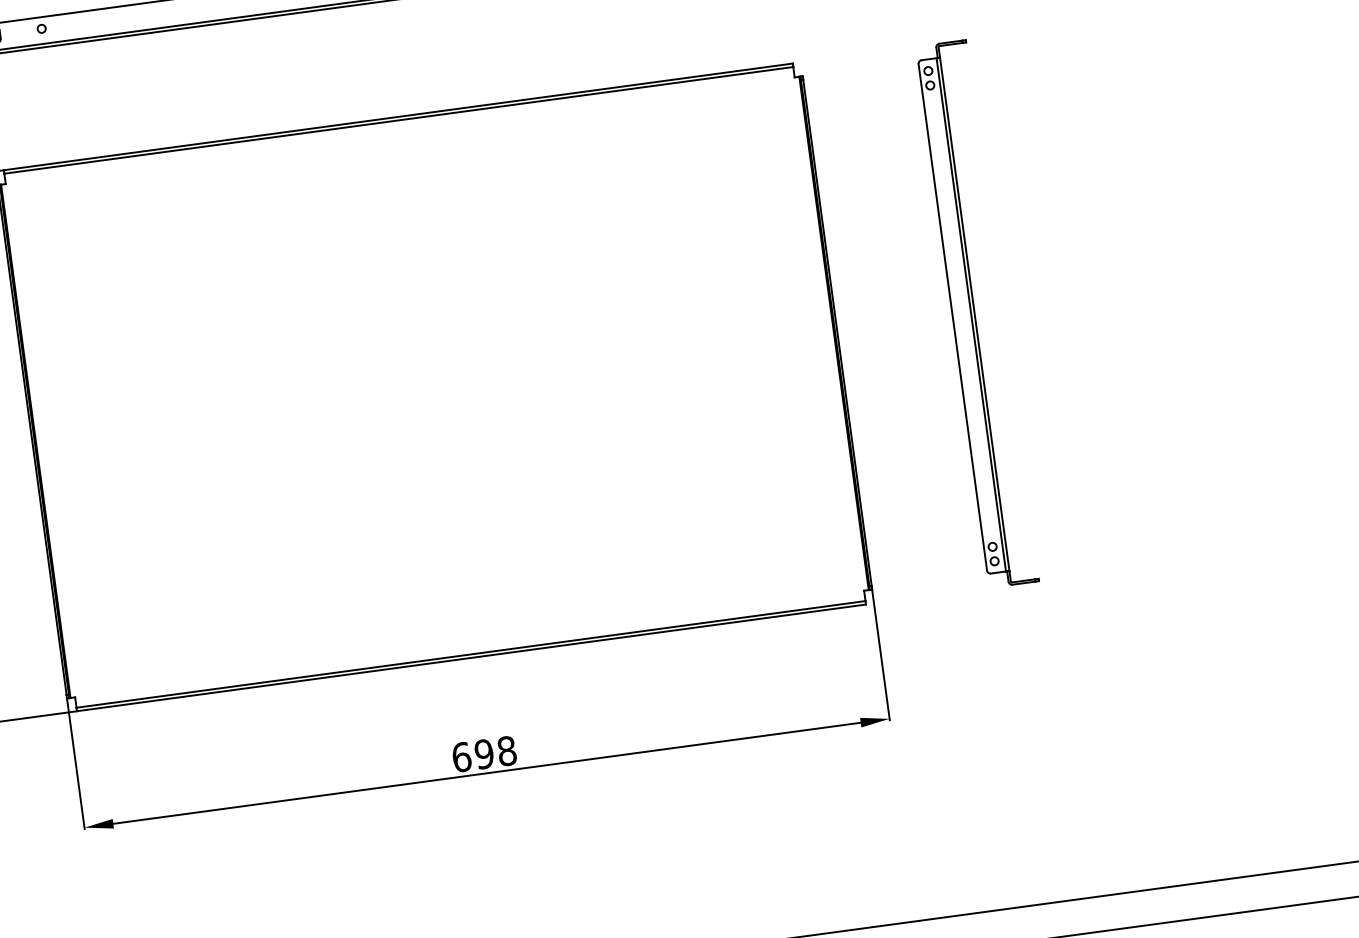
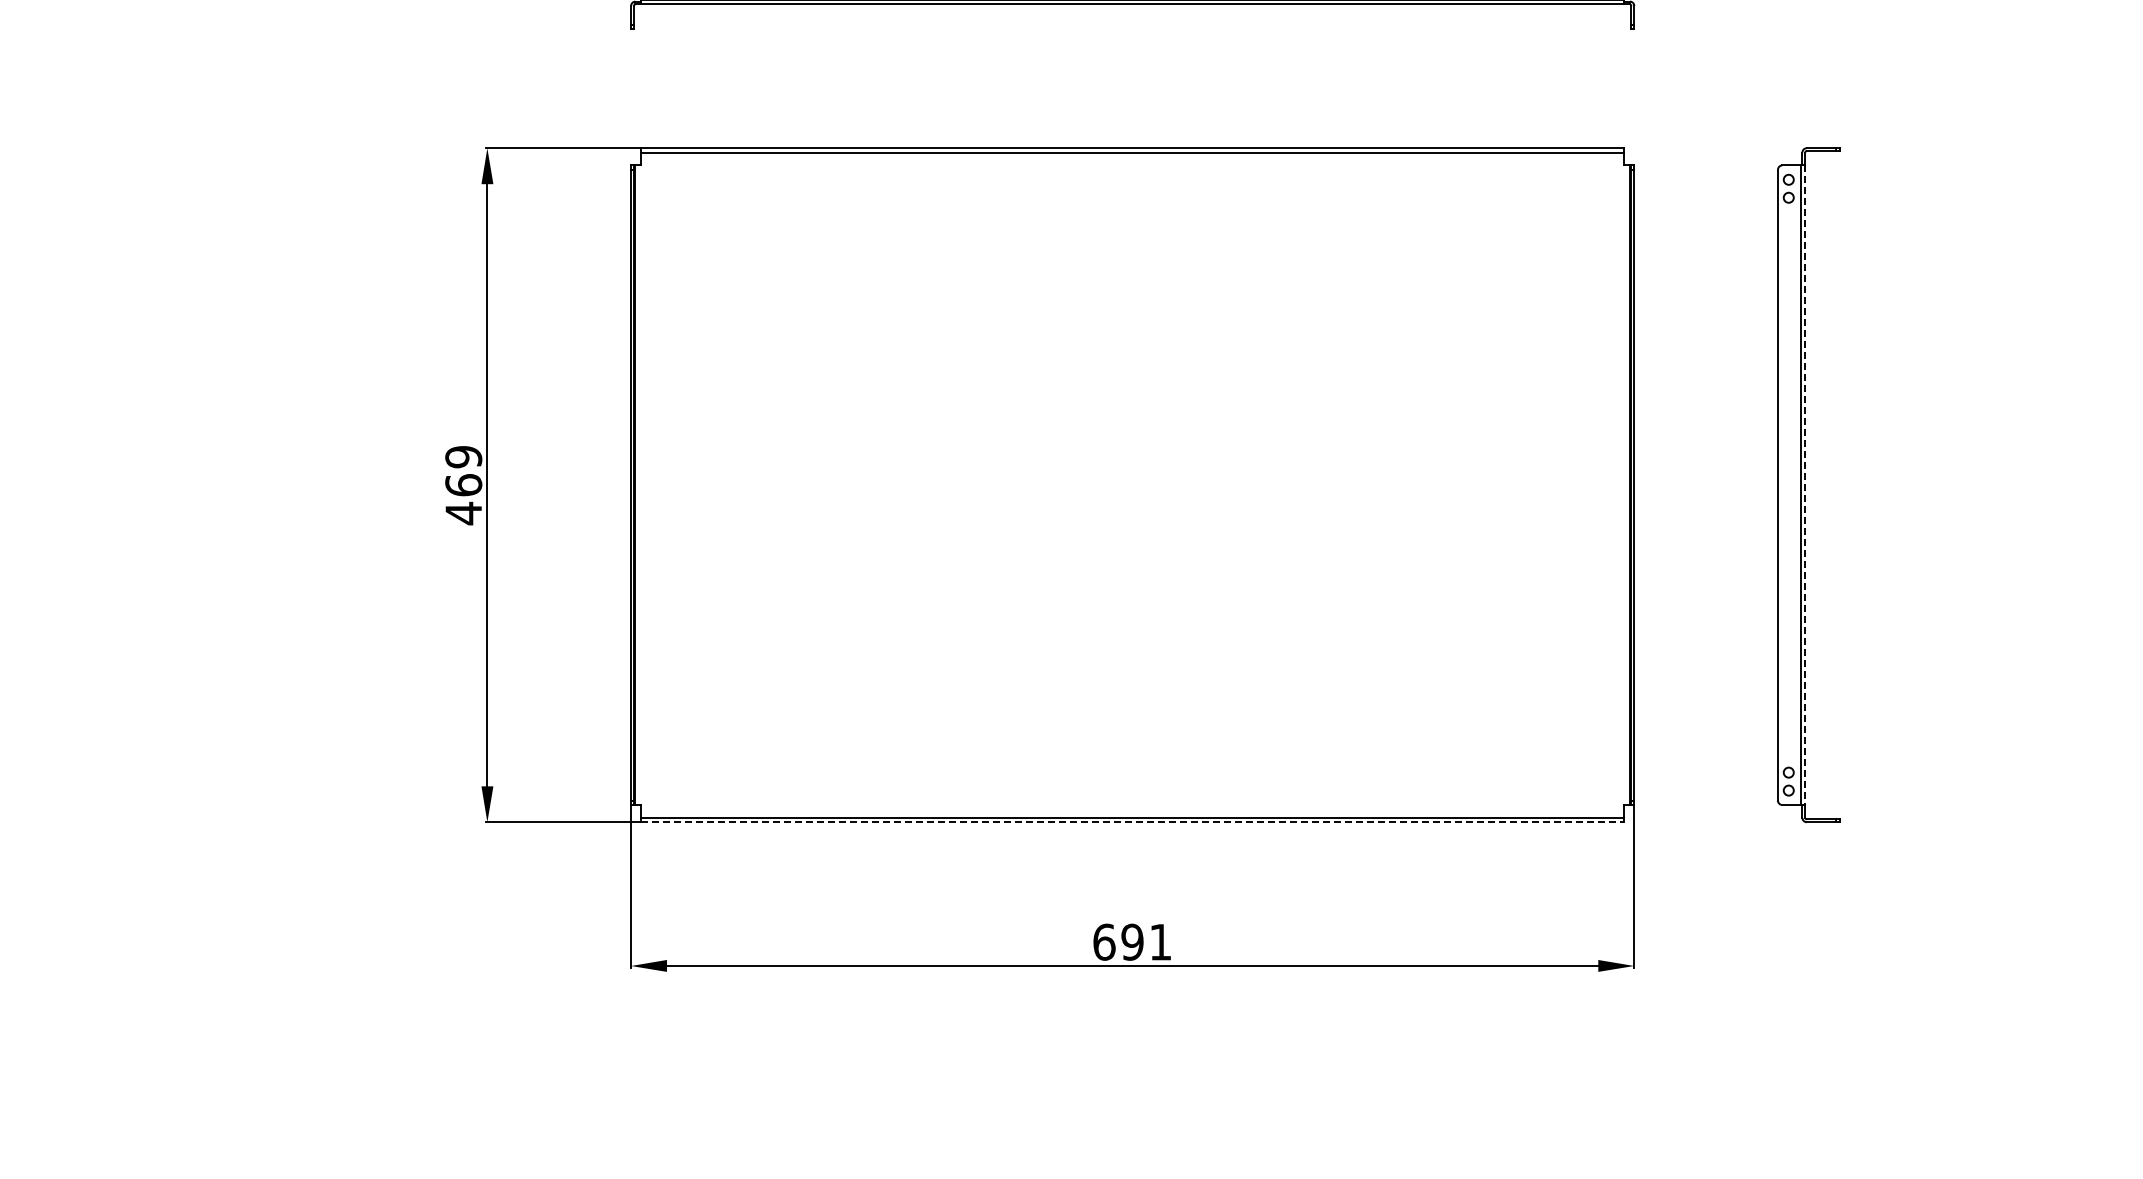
line: (974, 314) -> (1805, 485), solid -> dashed
line: (471, 658) -> (1132, 822), solid -> dashed
text: (506, 750) -> (1160, 941), 698 -> 691

